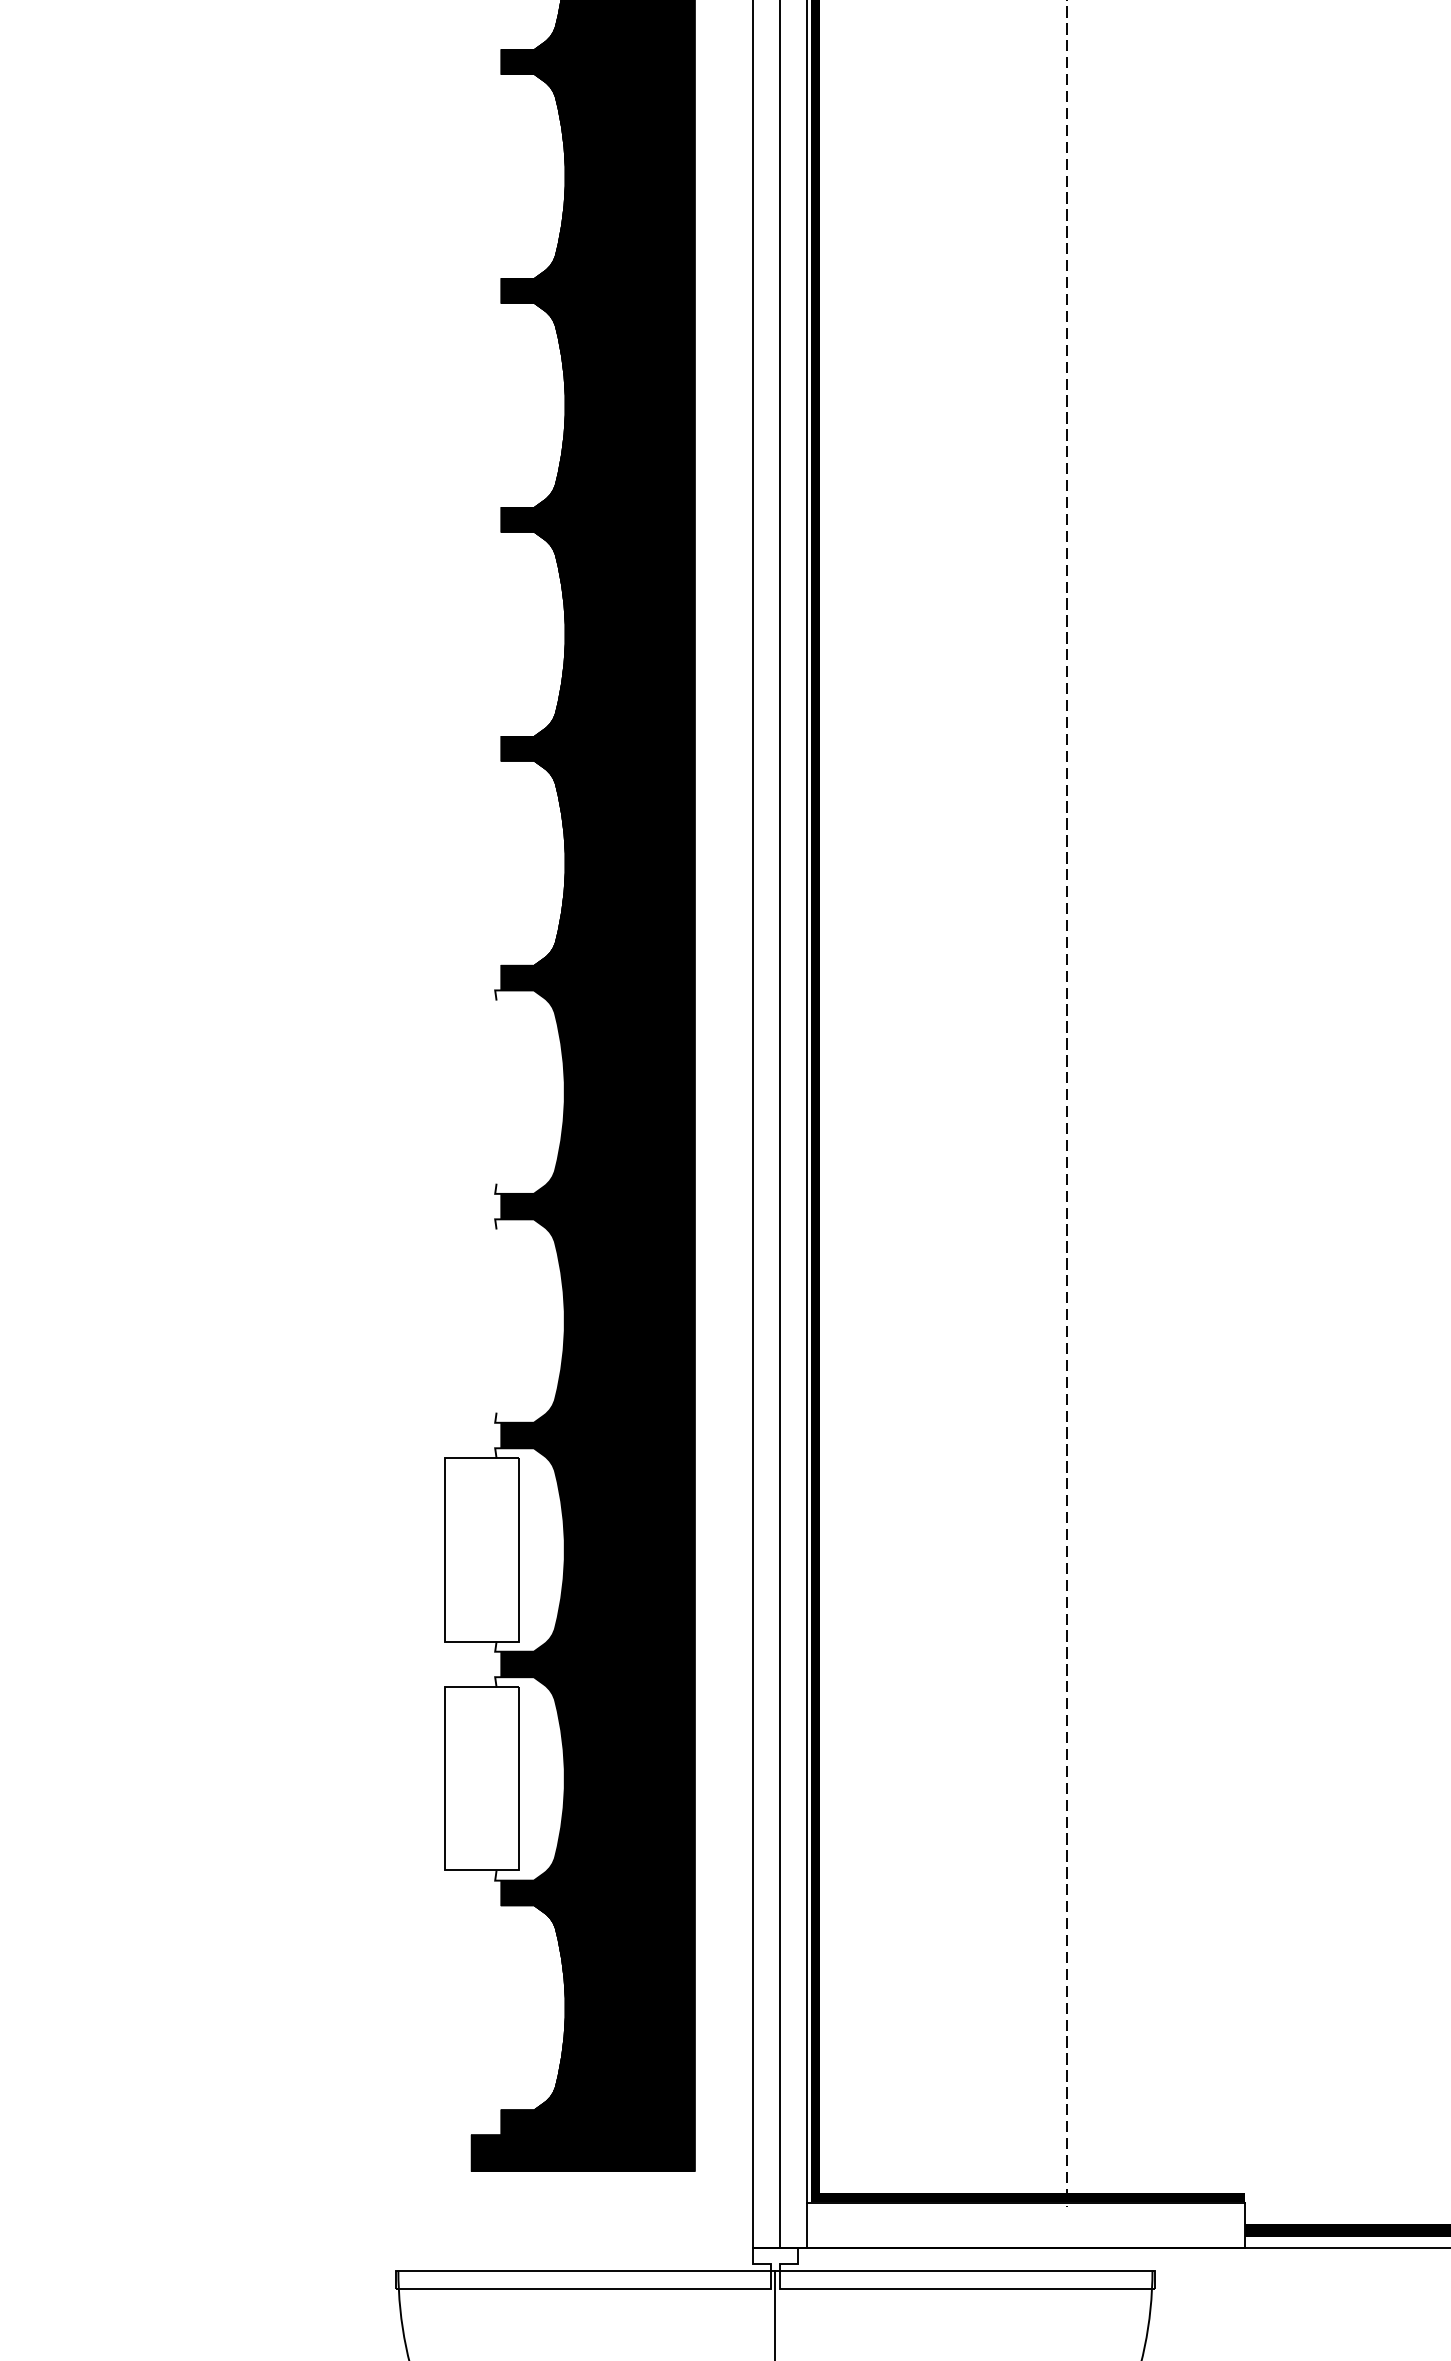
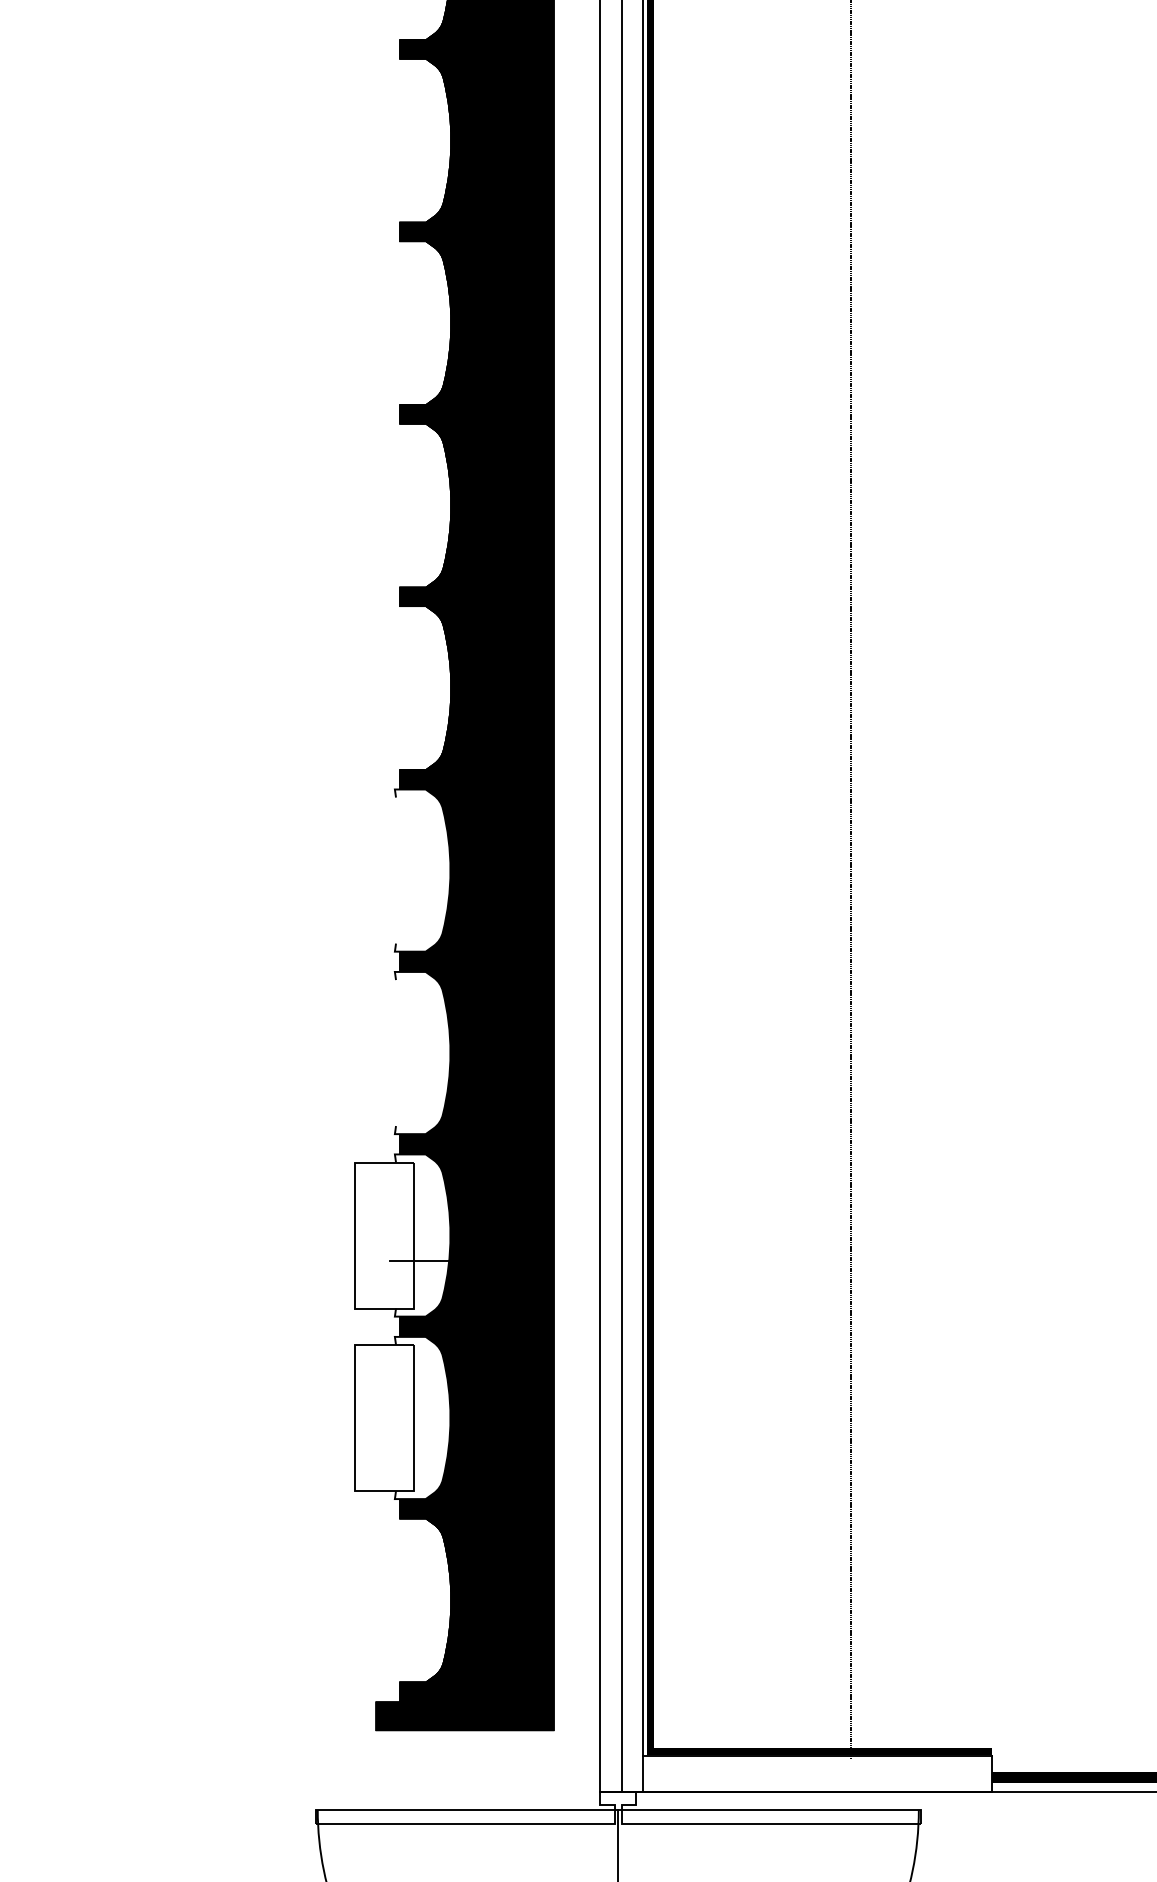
line: (526, 1581) -> (419, 1260), added

